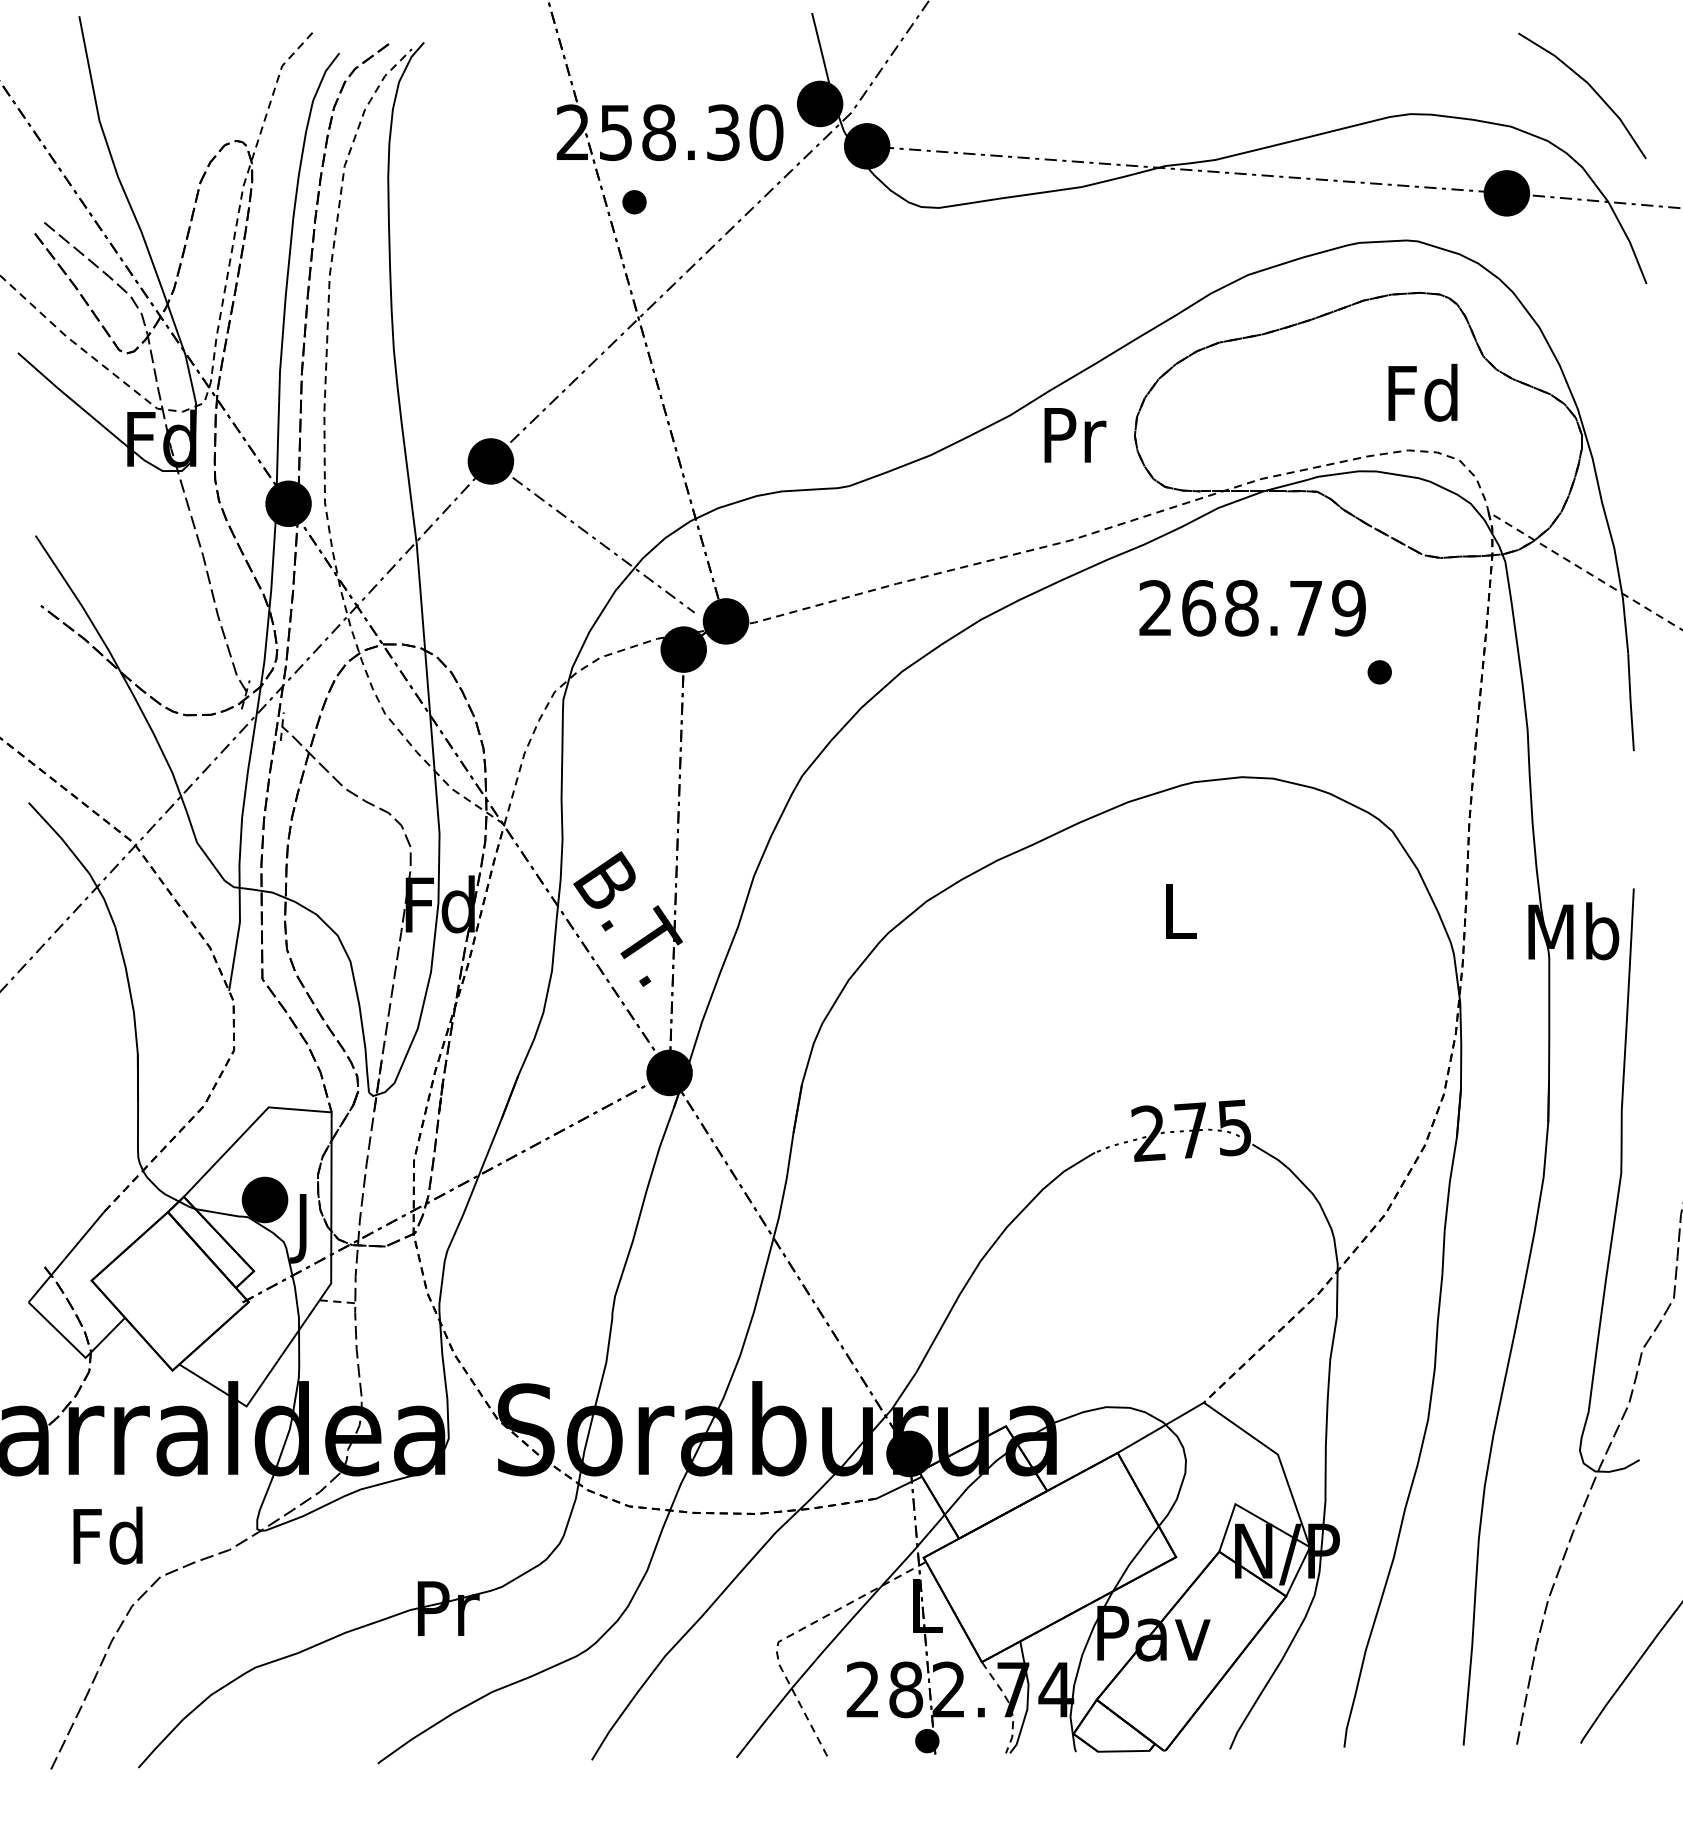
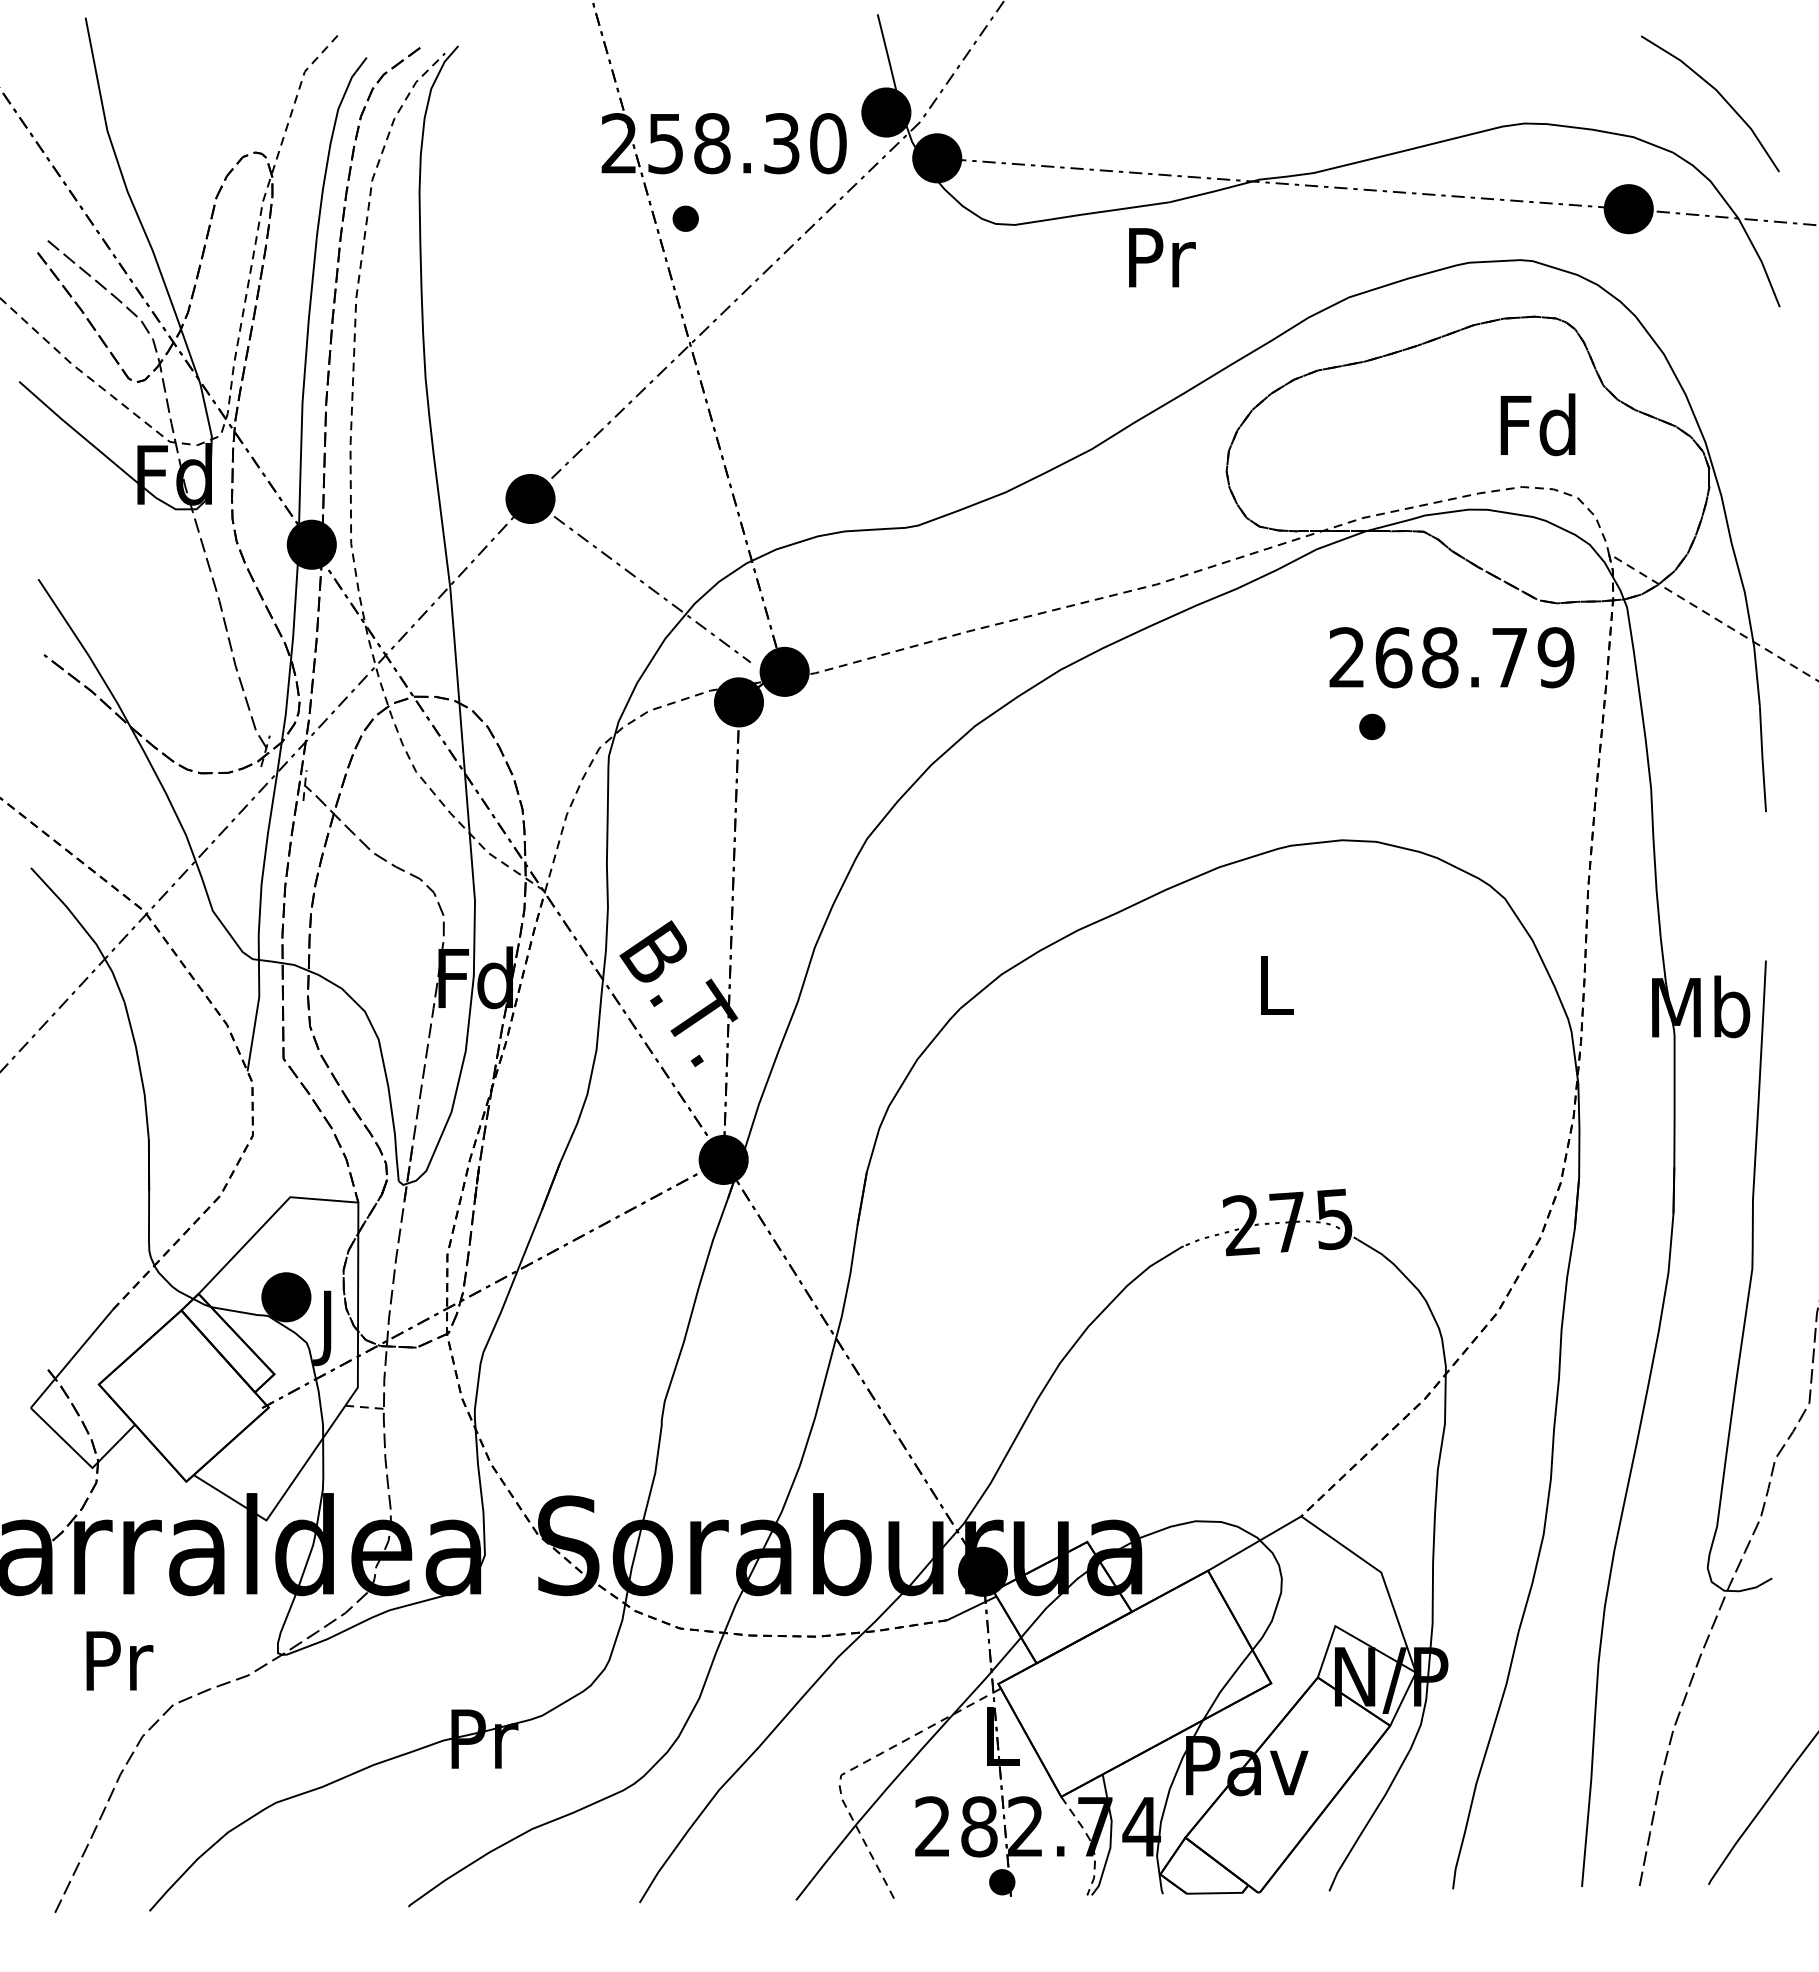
text: (1075, 435) -> (1162, 257), moved
text: (1252, 608) -> (1451, 657), moved
part: (1379, 671) -> (1372, 726), moved
text: (107, 1535) -> (116, 1659), Fd -> Pr

